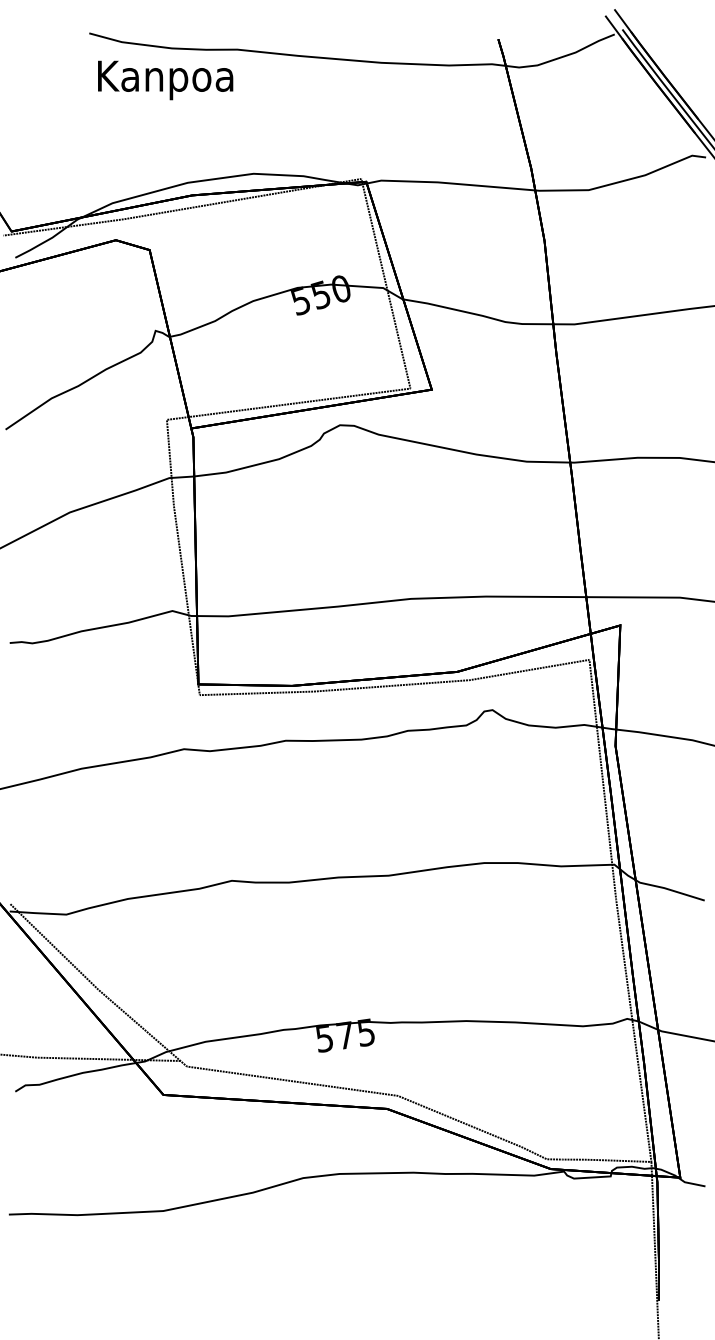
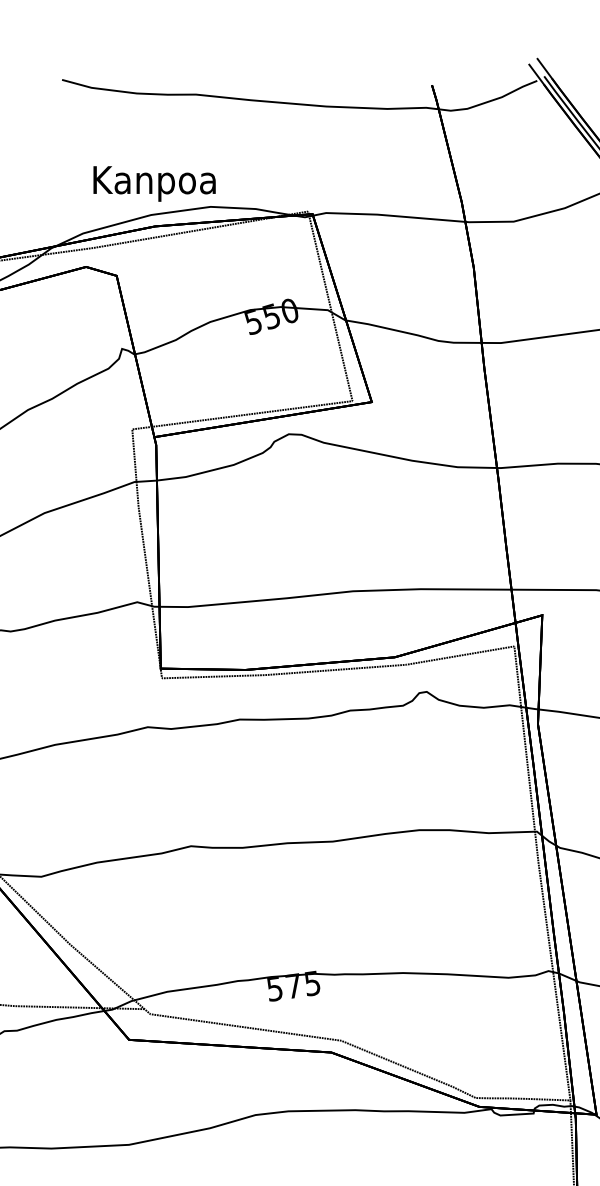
text: (165, 80) -> (154, 183), moved

